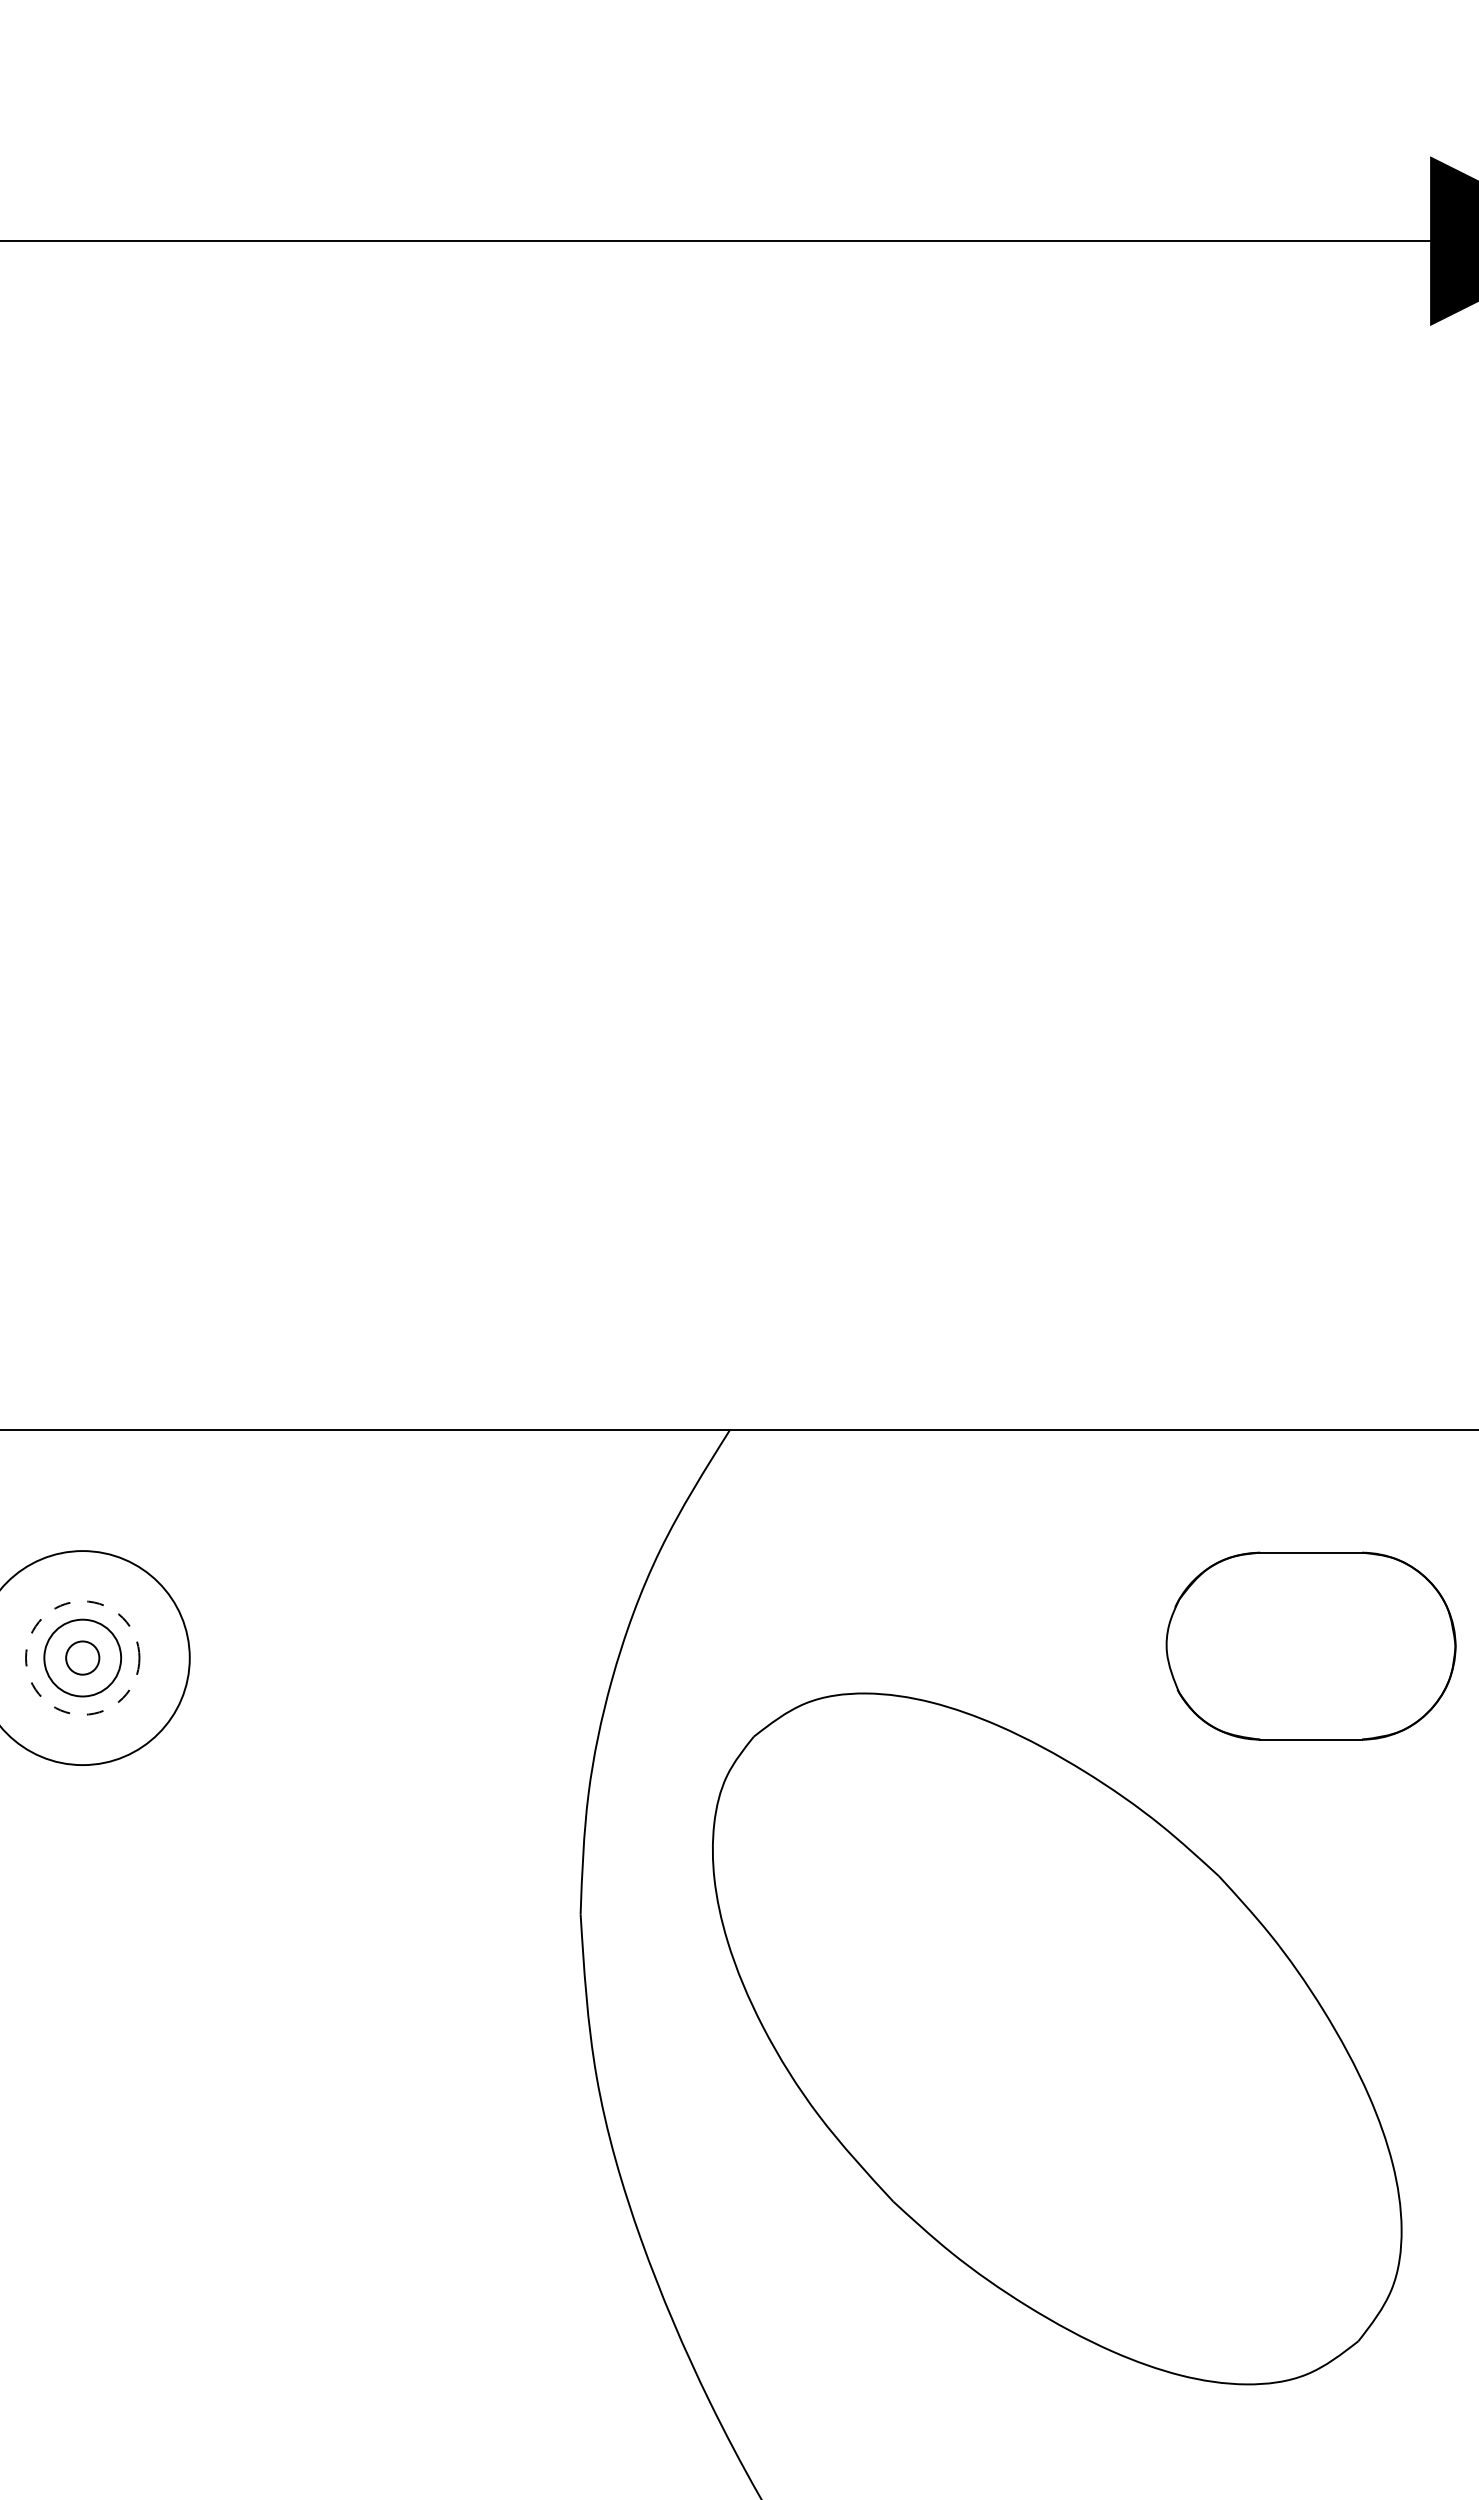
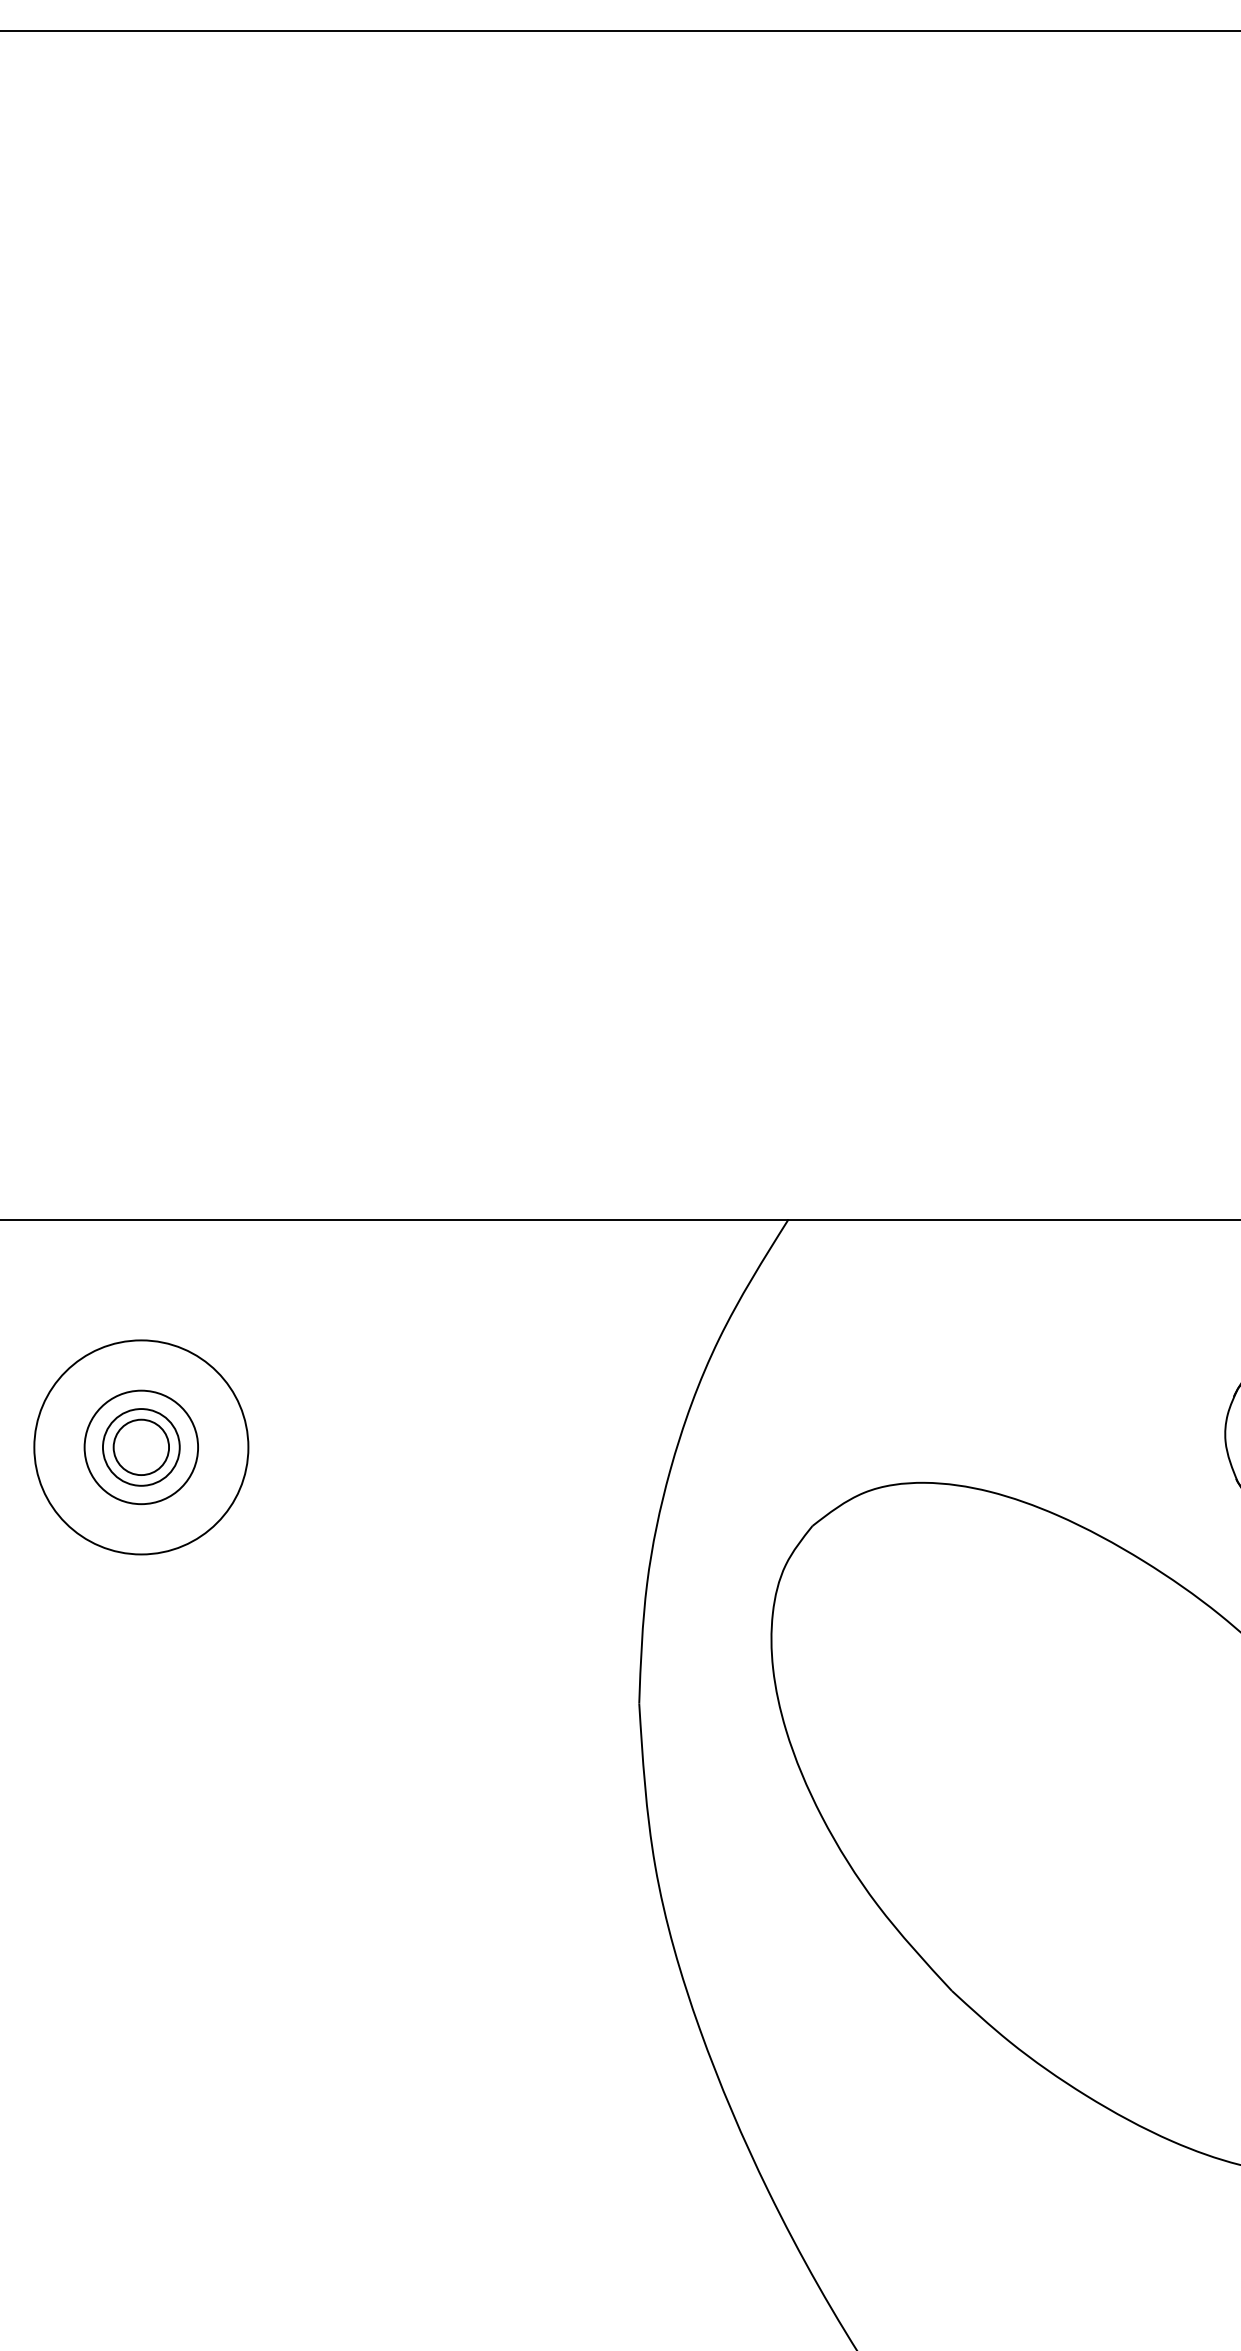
circle: (82, 1657) -> (141, 1446), dashed -> solid
circle: (82, 1657) -> (141, 1446), size x1.67

